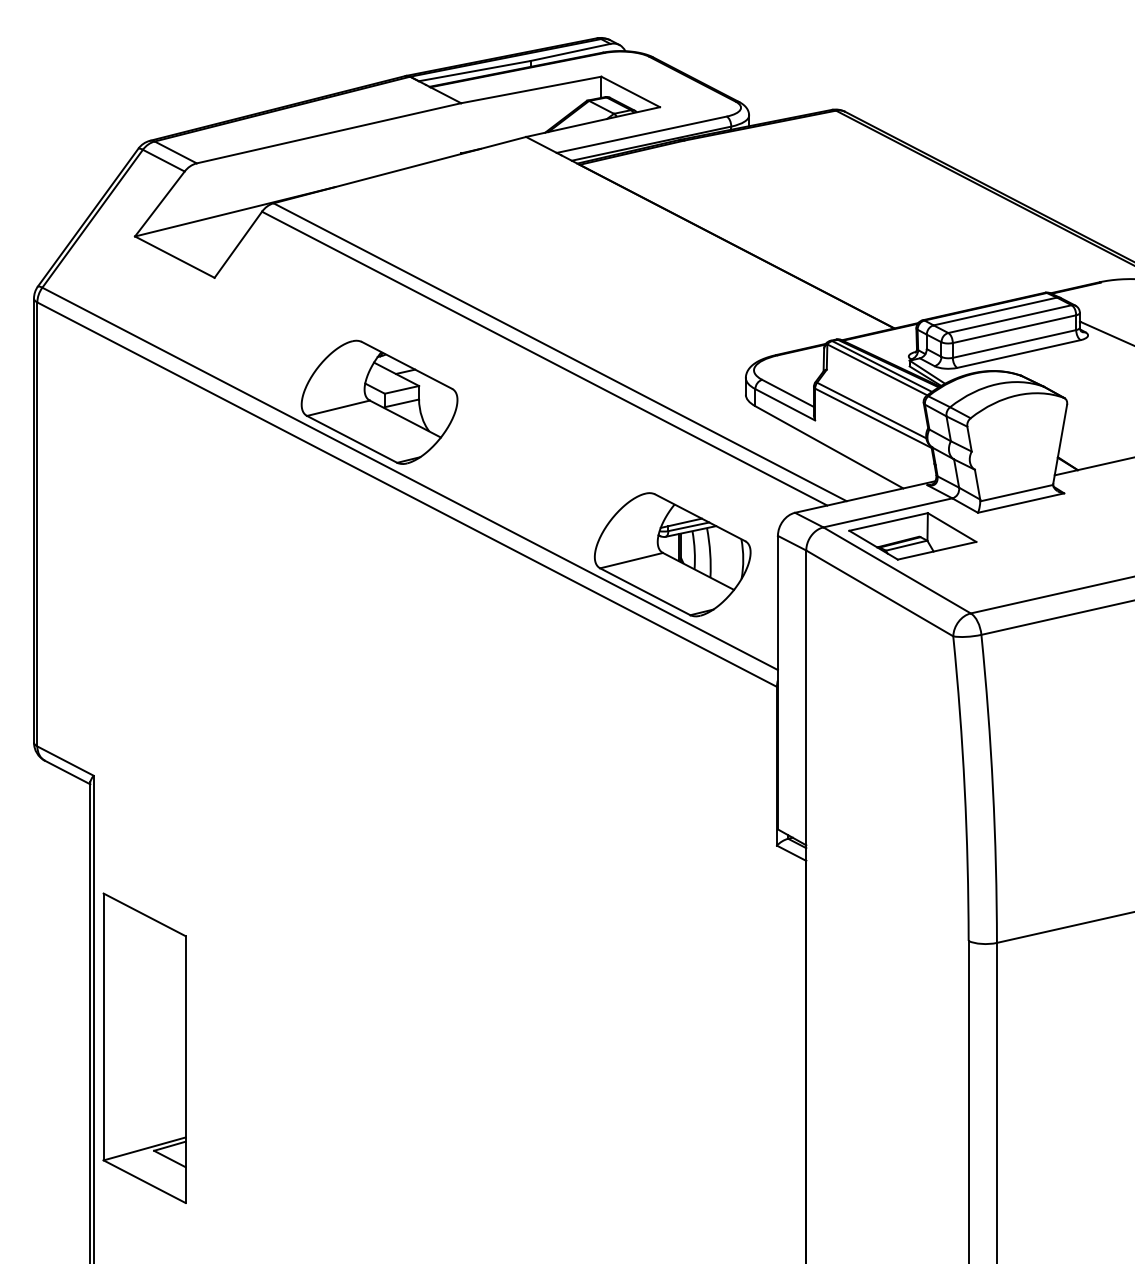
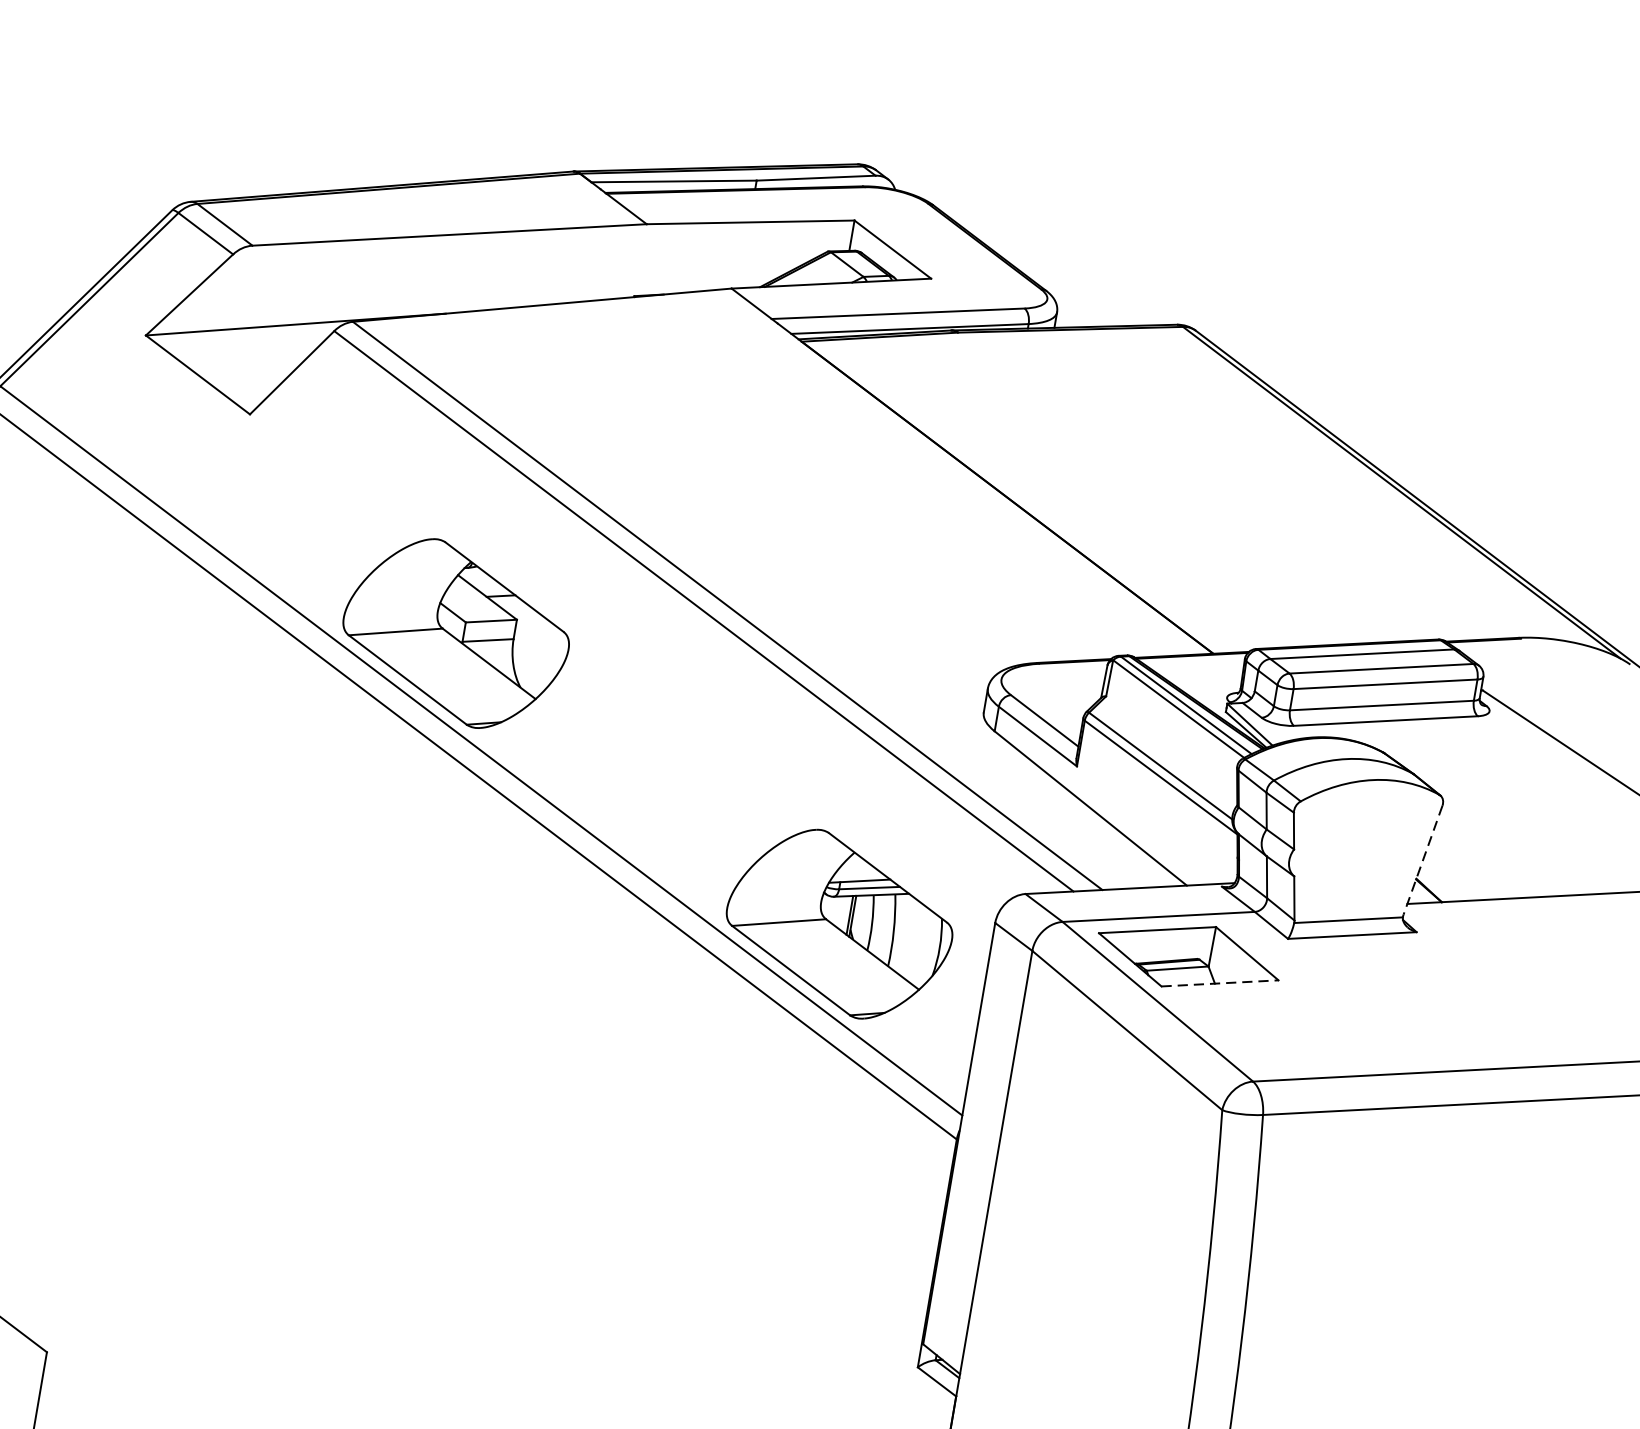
line: (1060, 443) -> (1423, 859), solid -> dashed
line: (937, 550) -> (1220, 983), solid -> dashed

